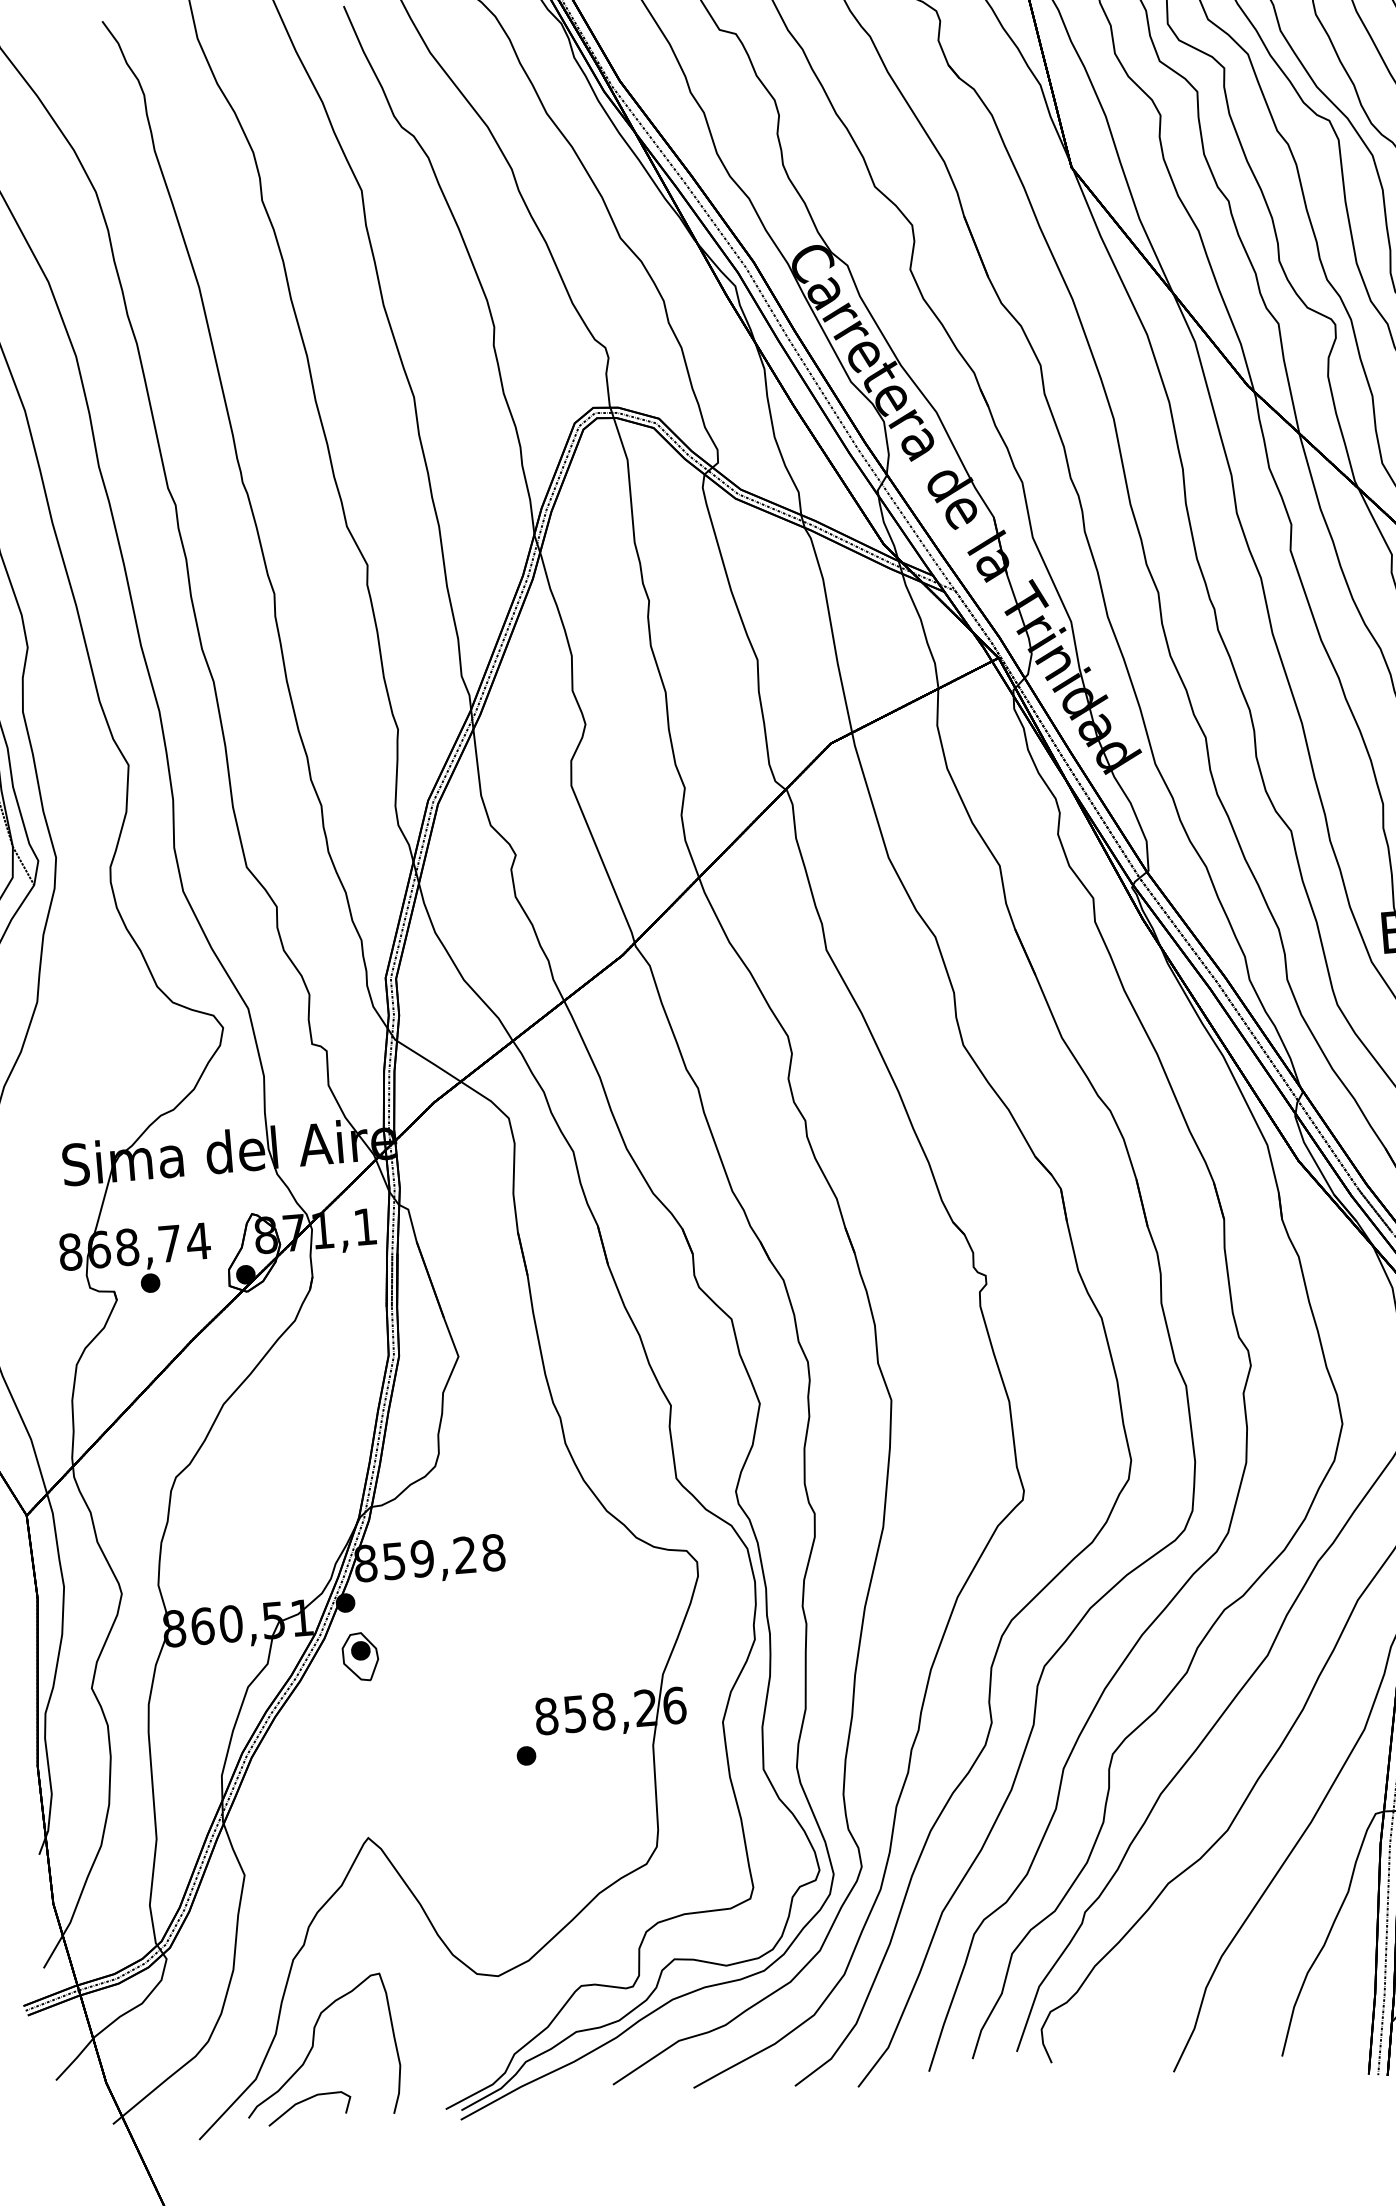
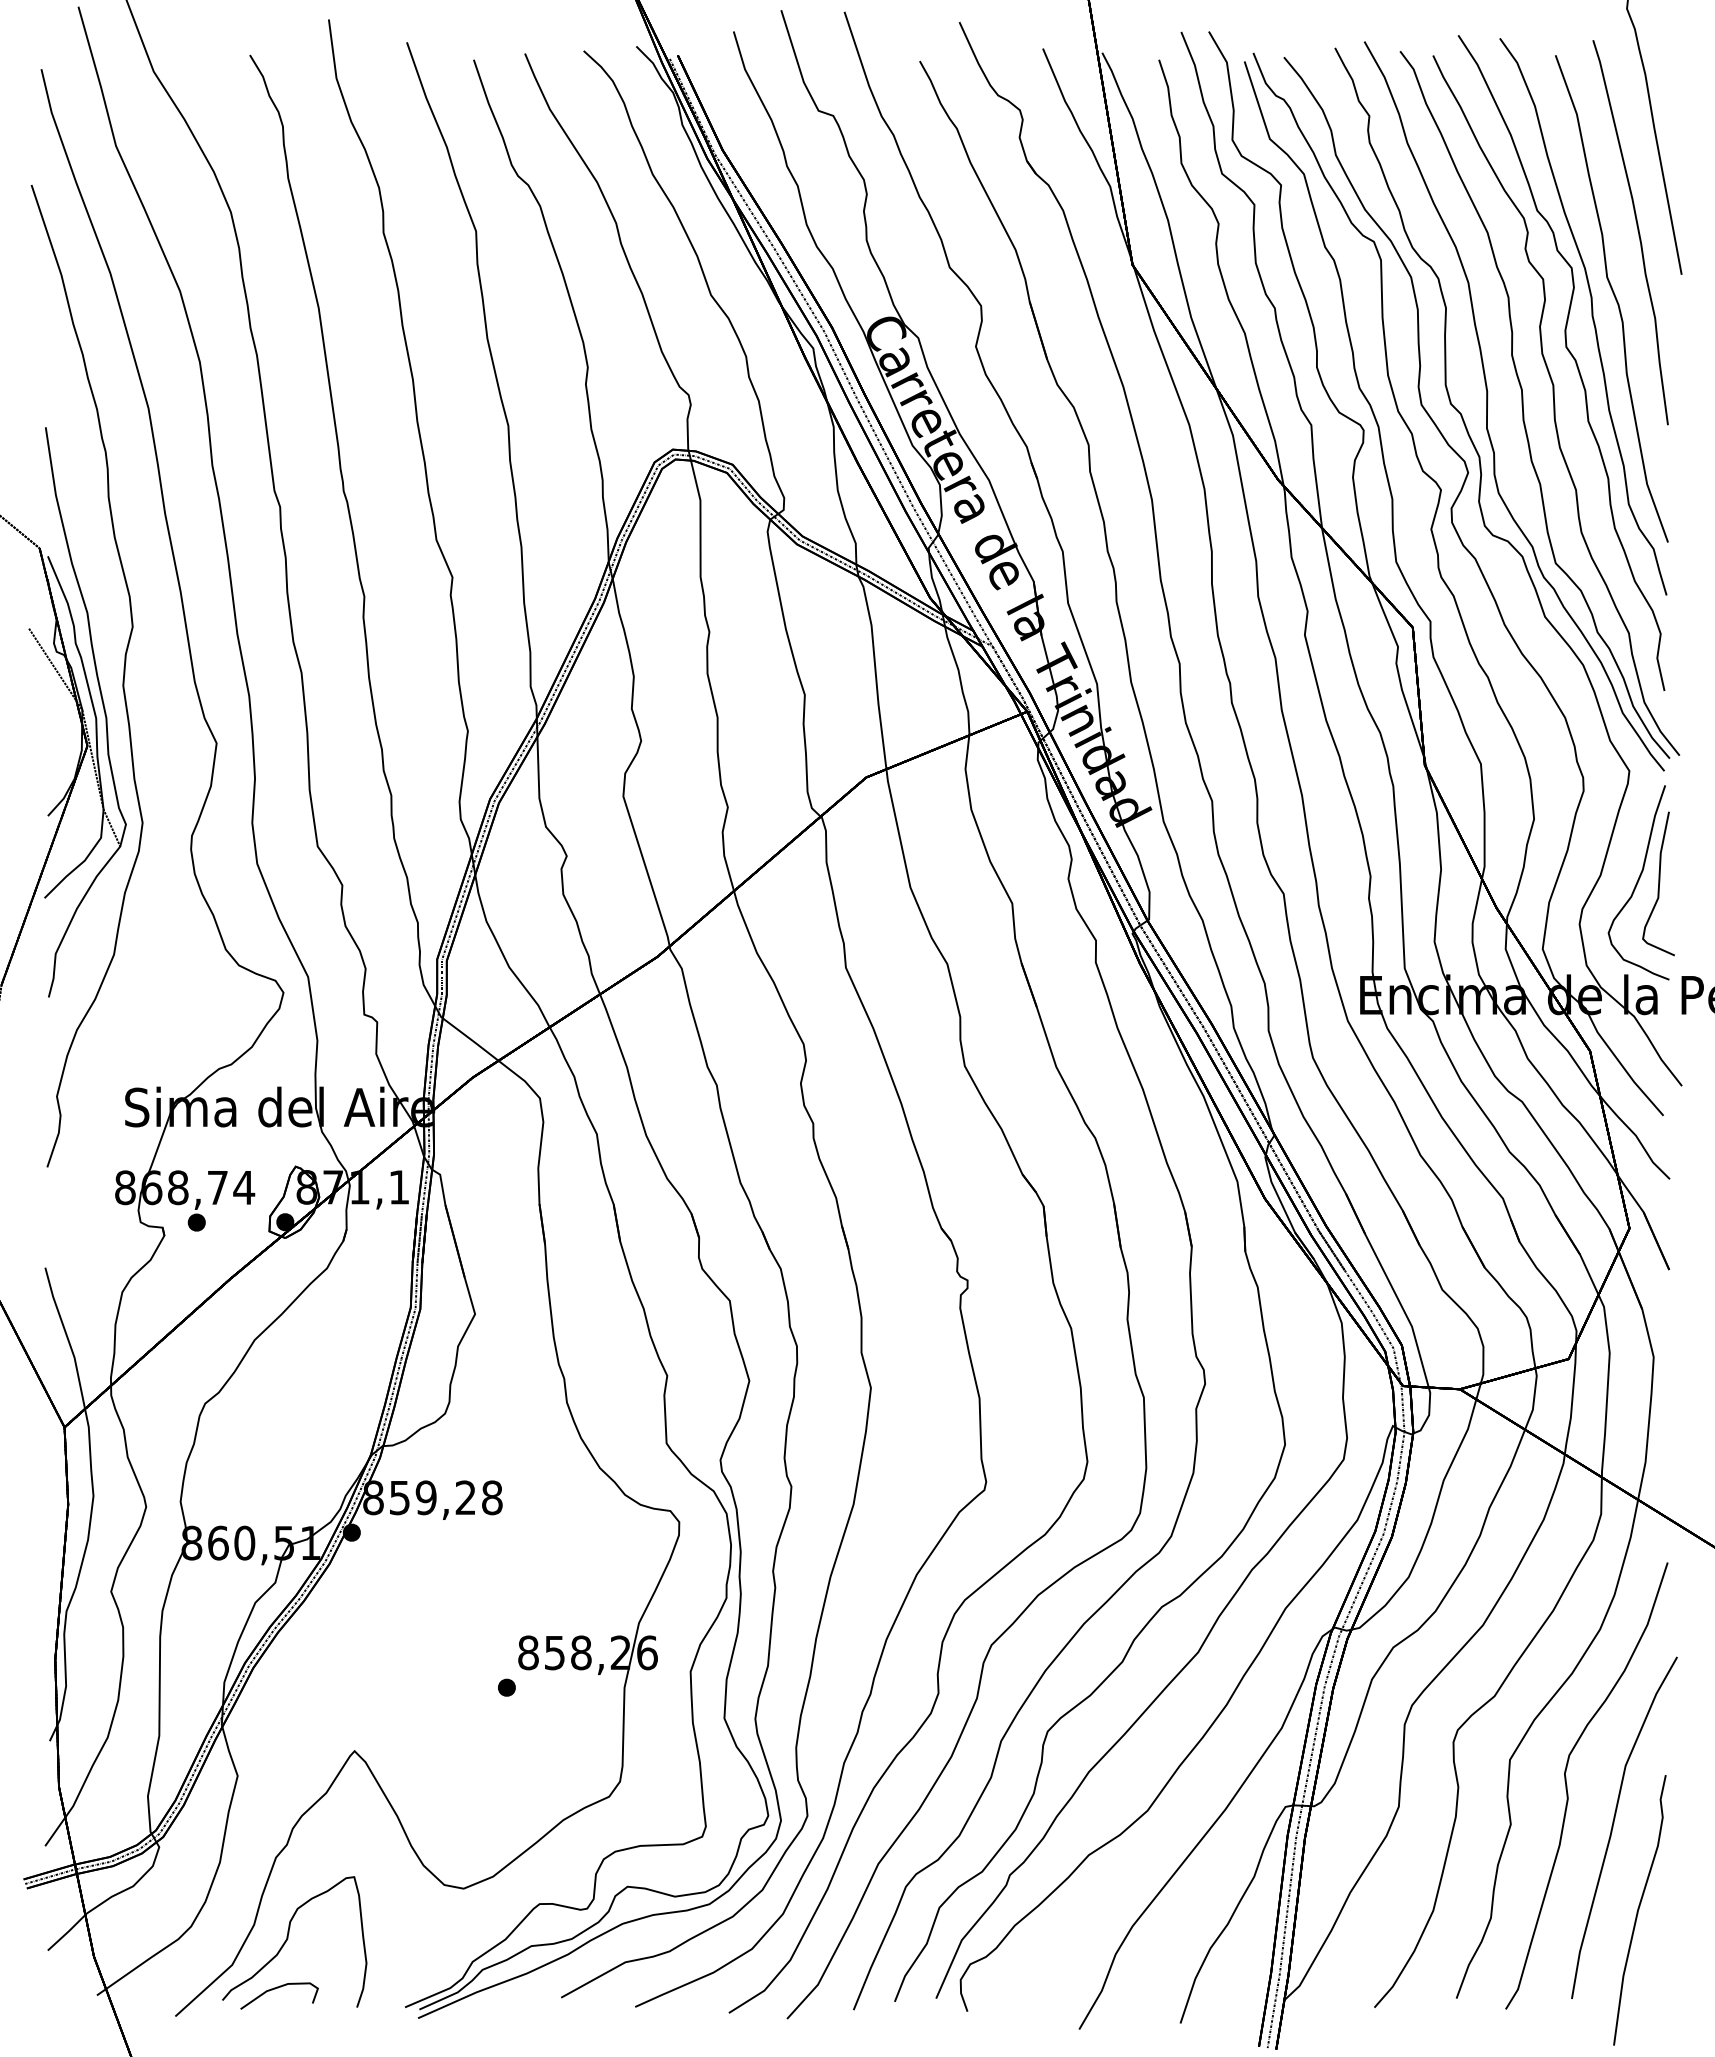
part: (360, 1656) -> (361, 1583), removed

